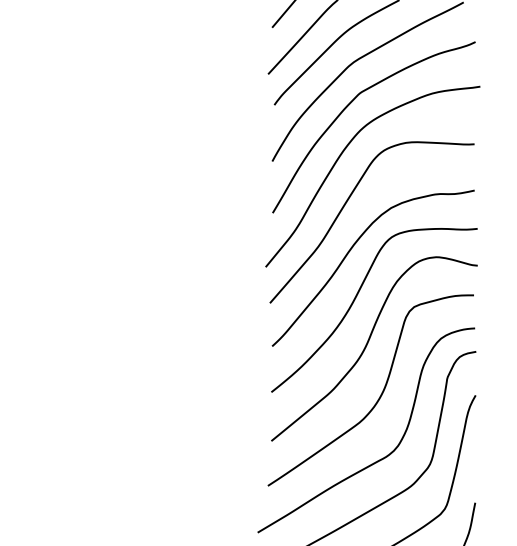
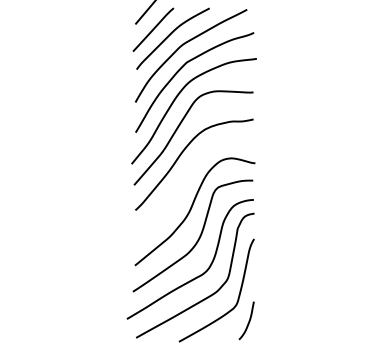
curve: (356, 300) -> (184, 183), removed

